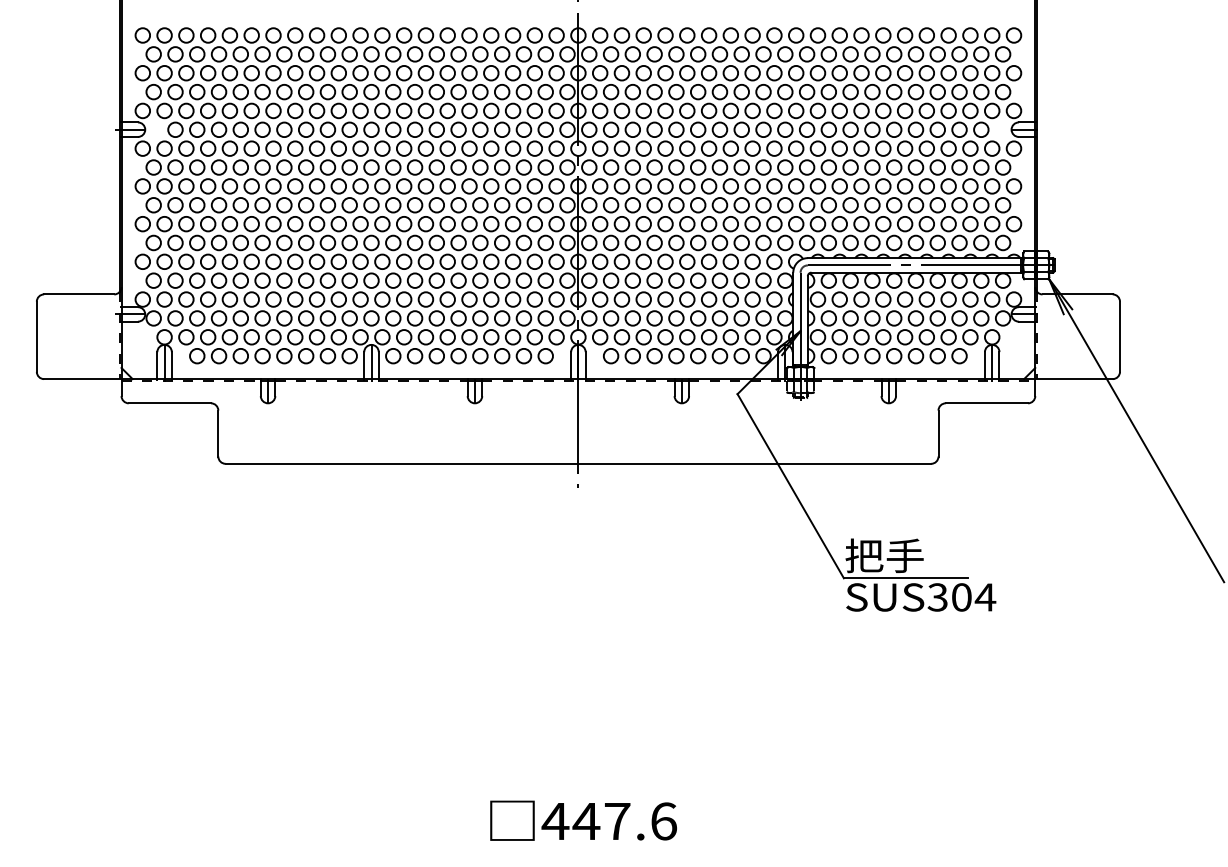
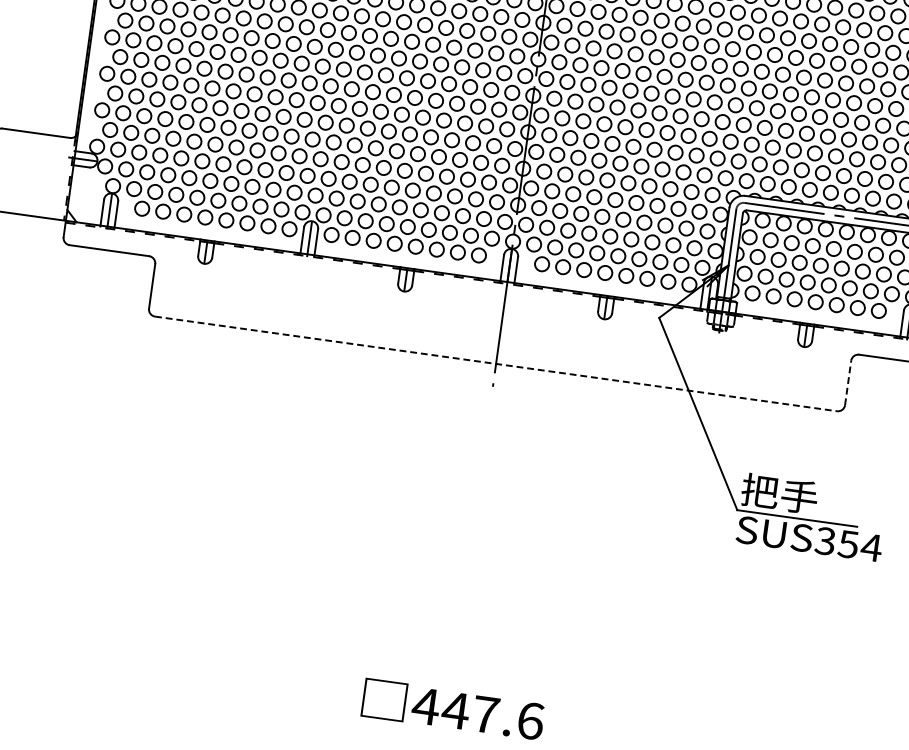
line: (938, 433) -> (848, 382), solid -> dashed
line: (578, 463) -> (496, 363), solid -> dashed
text: (961, 597) -> (848, 544), SUS304 -> SUS354

